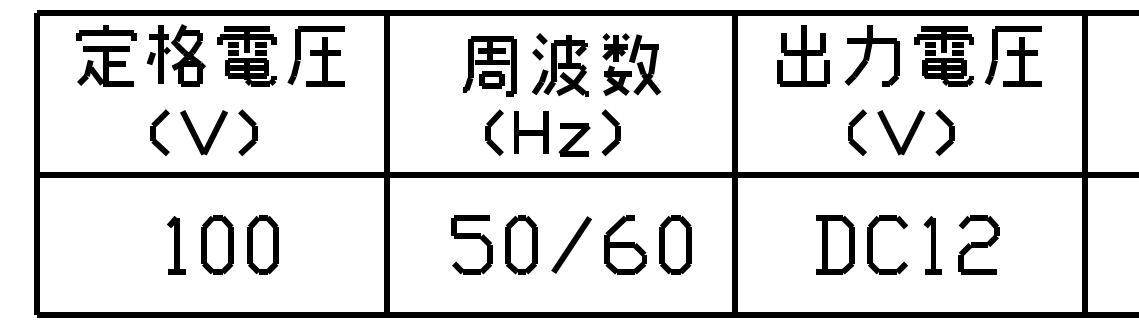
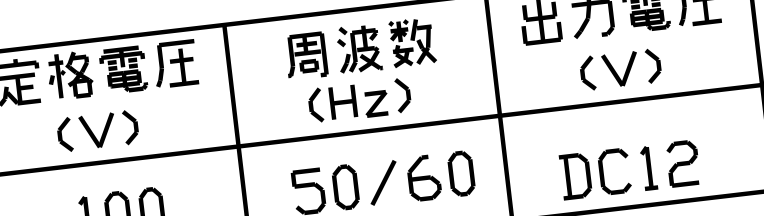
part: (905, 228) -> (626, 157), moved

